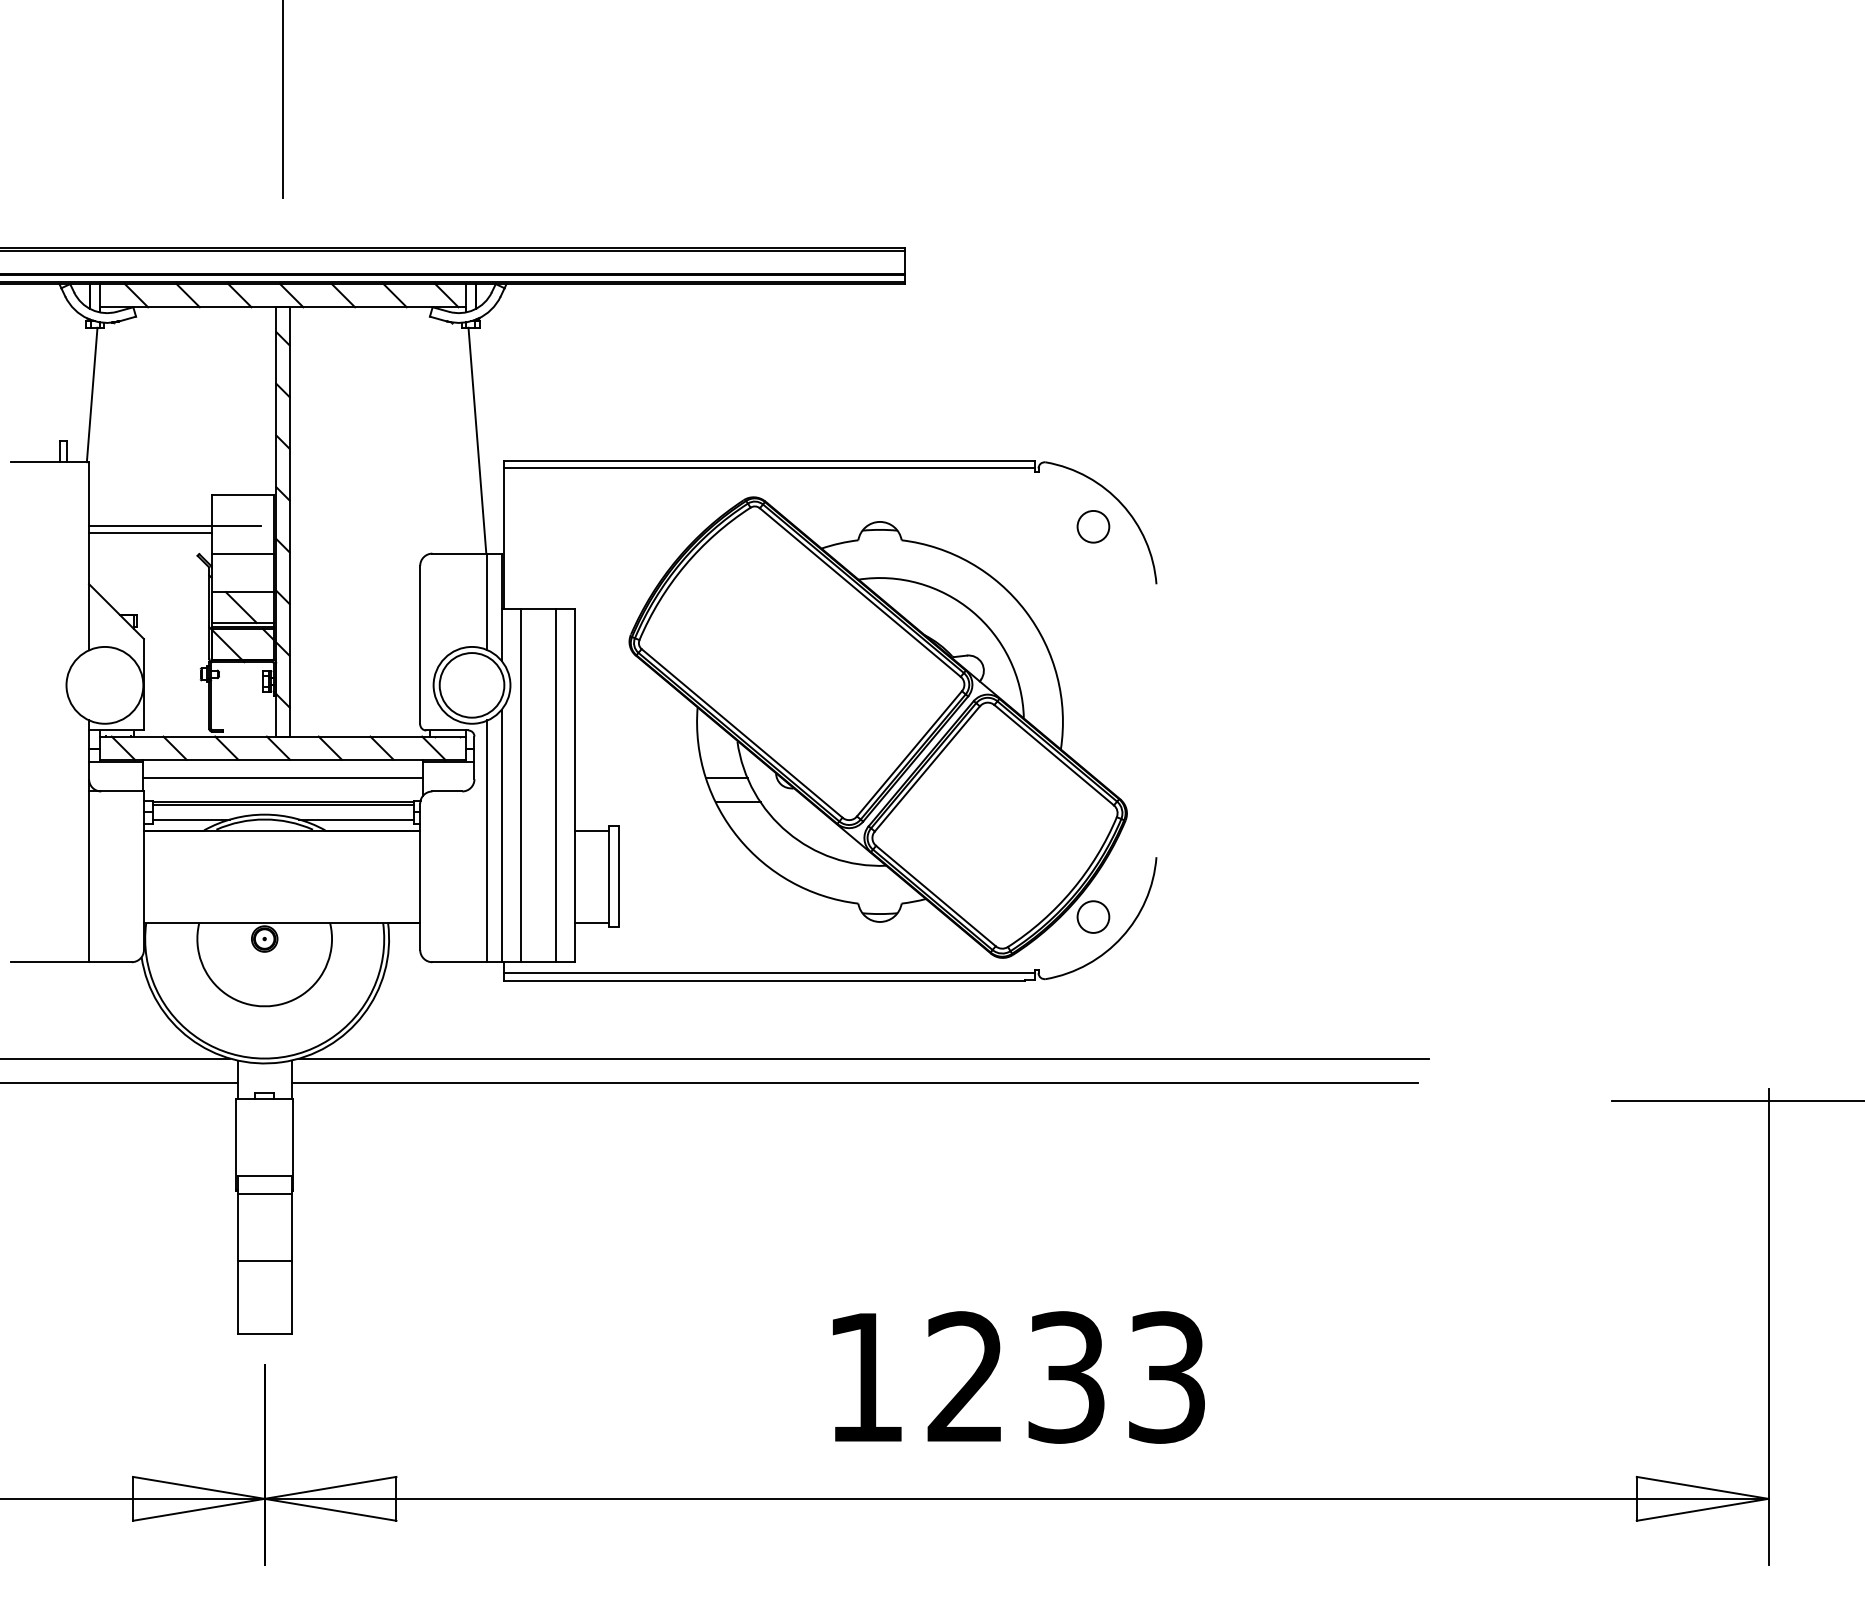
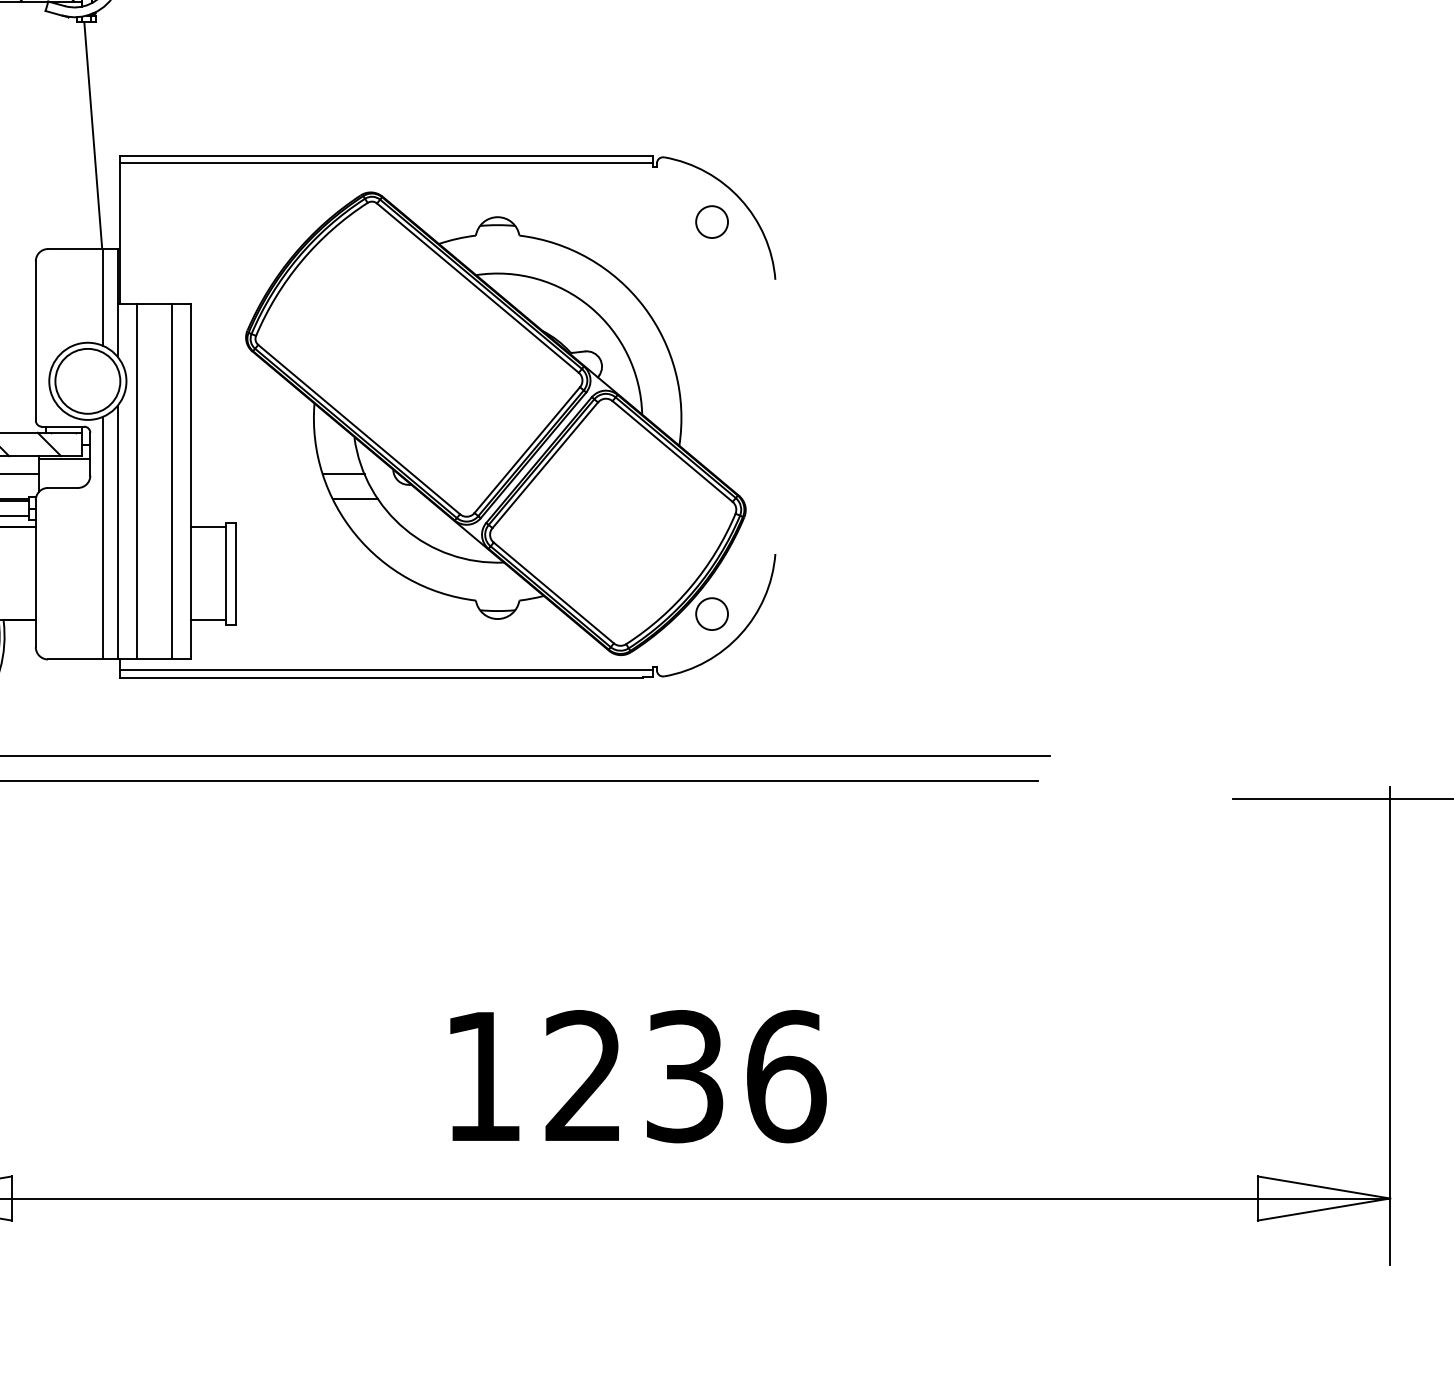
text: (1167, 1377) -> (786, 1076), 1233 -> 1236

